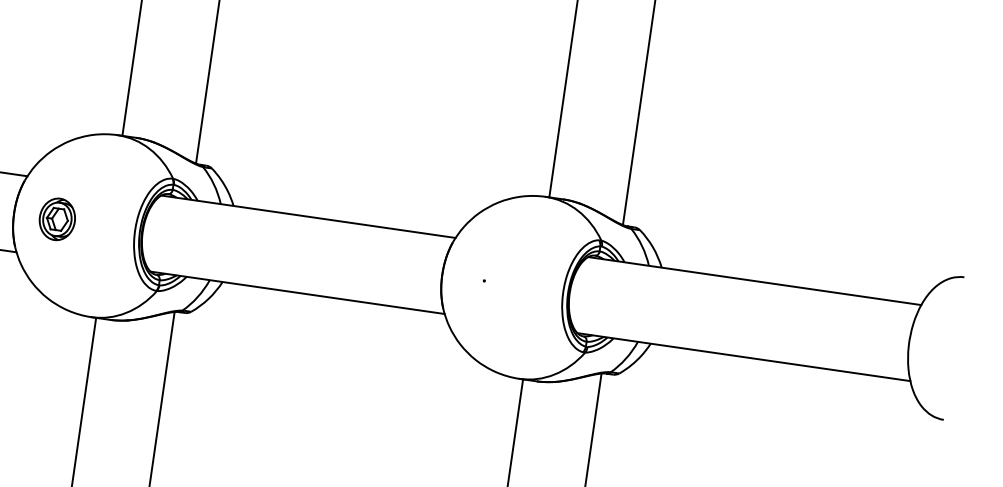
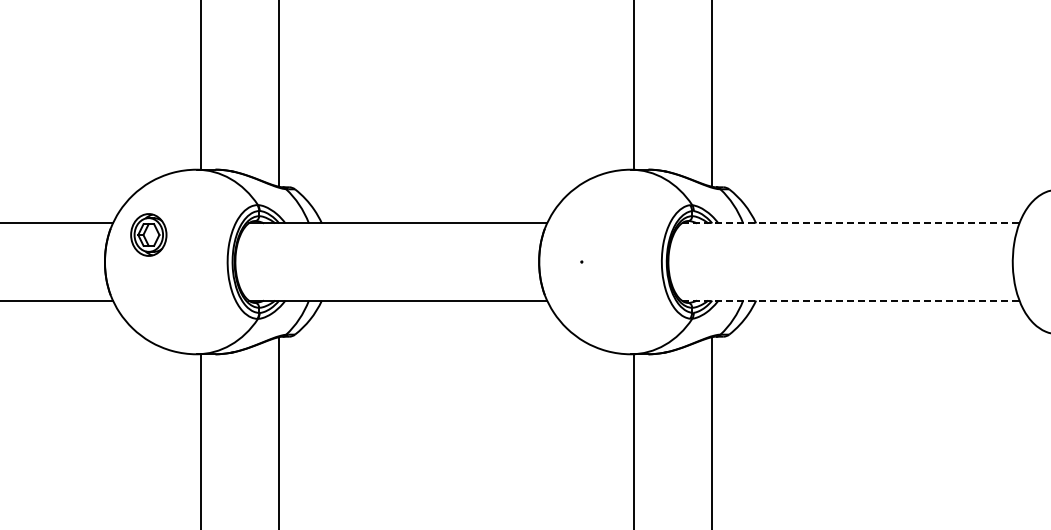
part: (57, 218) -> (148, 234), moved
line: (754, 281) -> (850, 223), solid -> dashed
line: (743, 357) -> (850, 300), solid -> dashed

